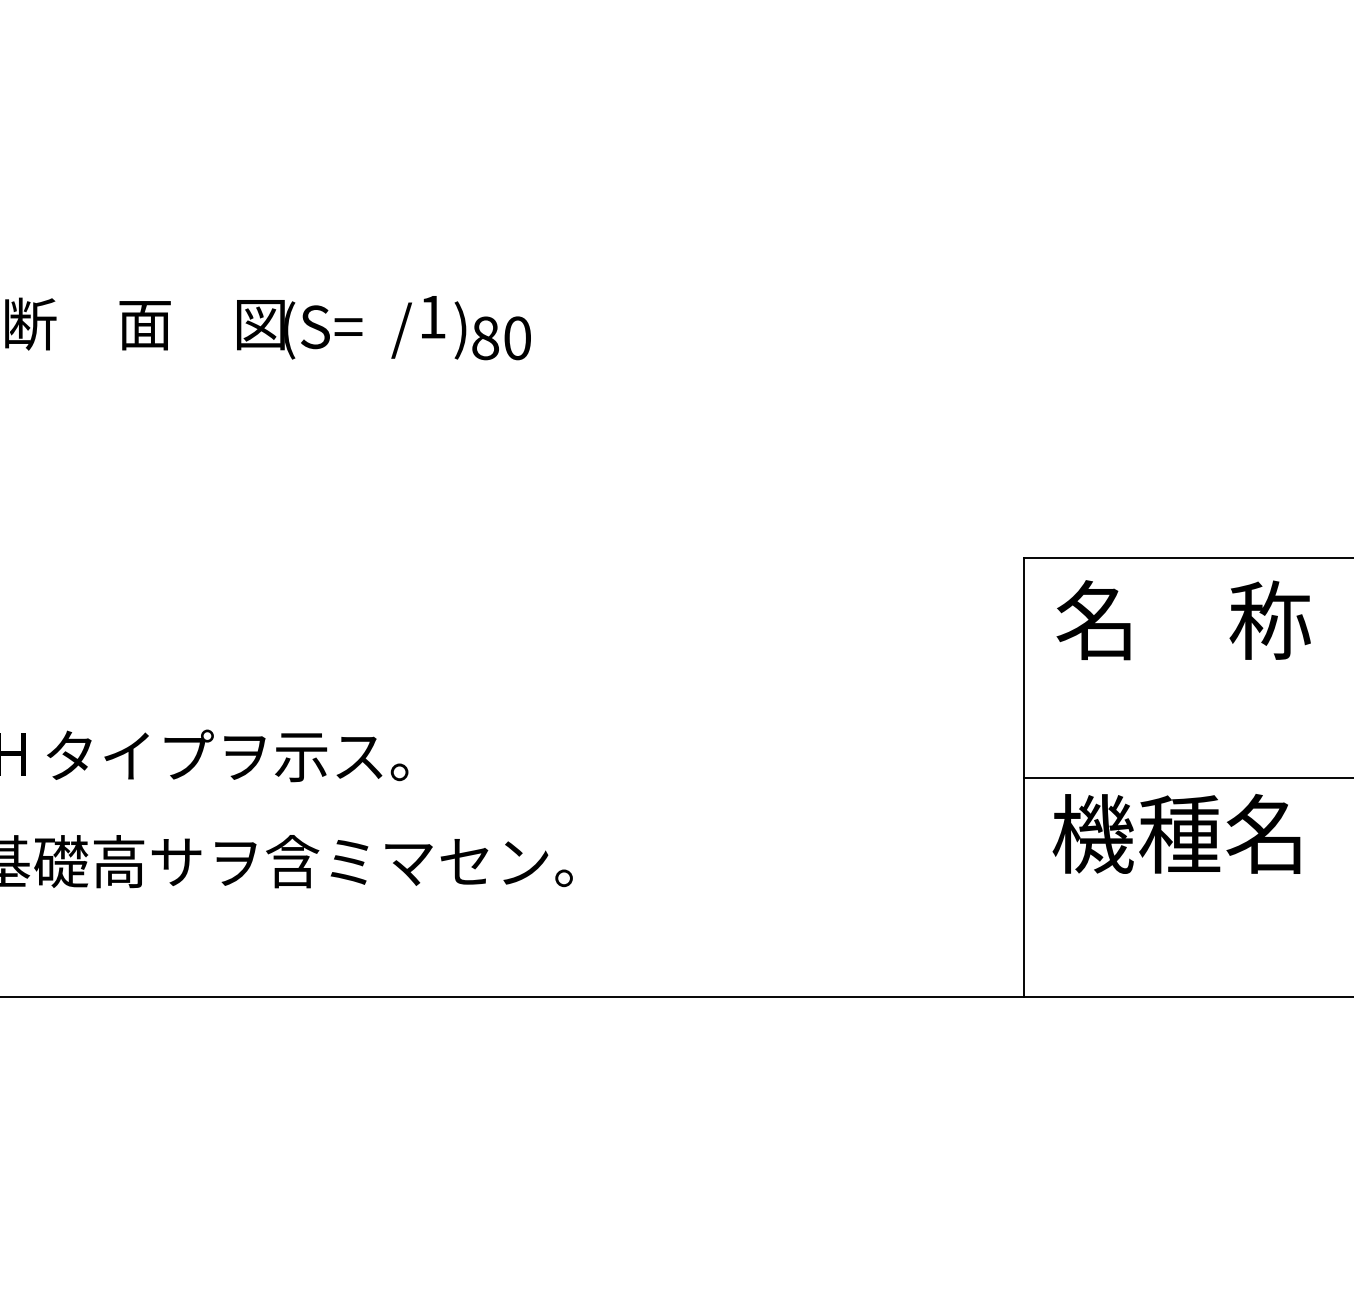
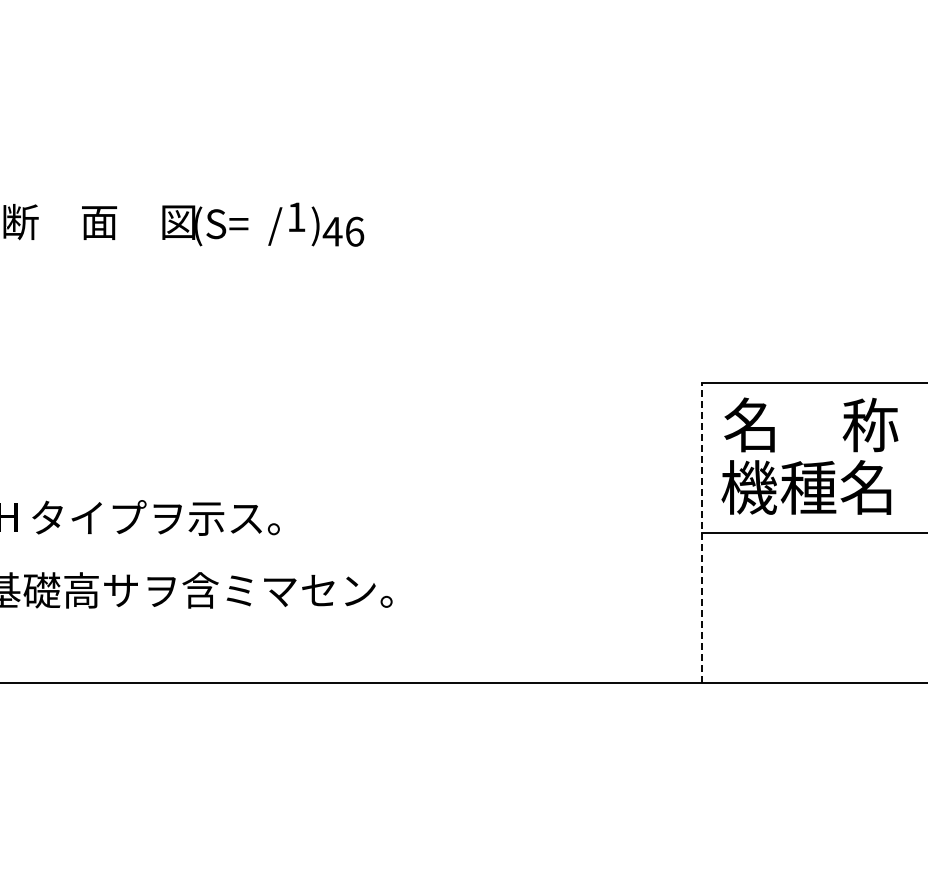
text: (501, 337) -> (343, 231), 80 -> 46
line: (1023, 777) -> (701, 532), solid -> dashed
text: (1176, 833) -> (806, 487), moved

